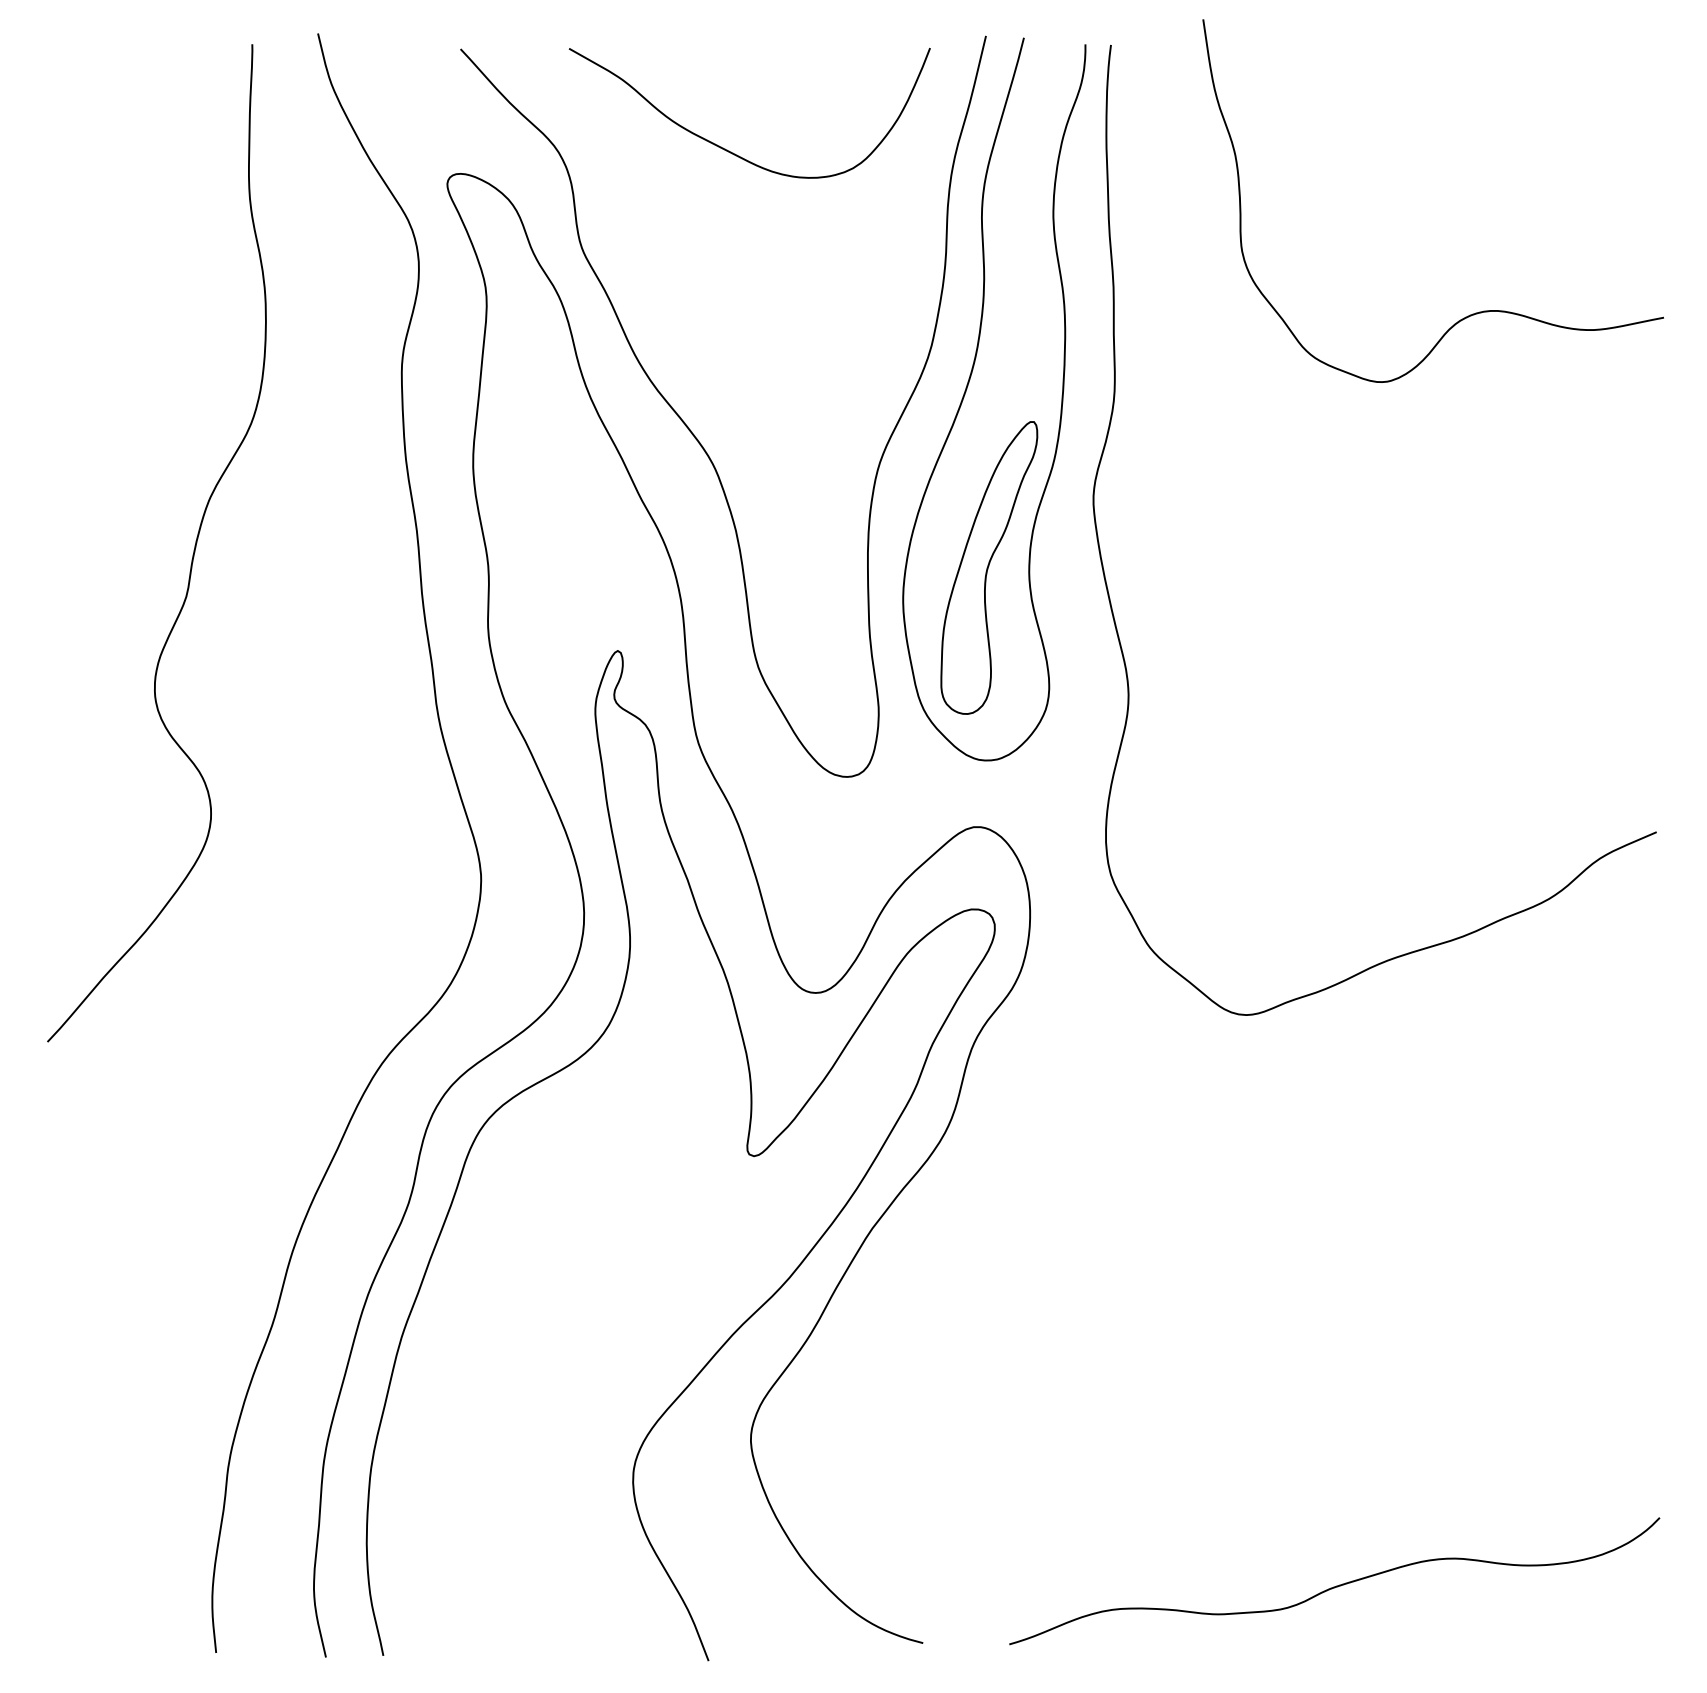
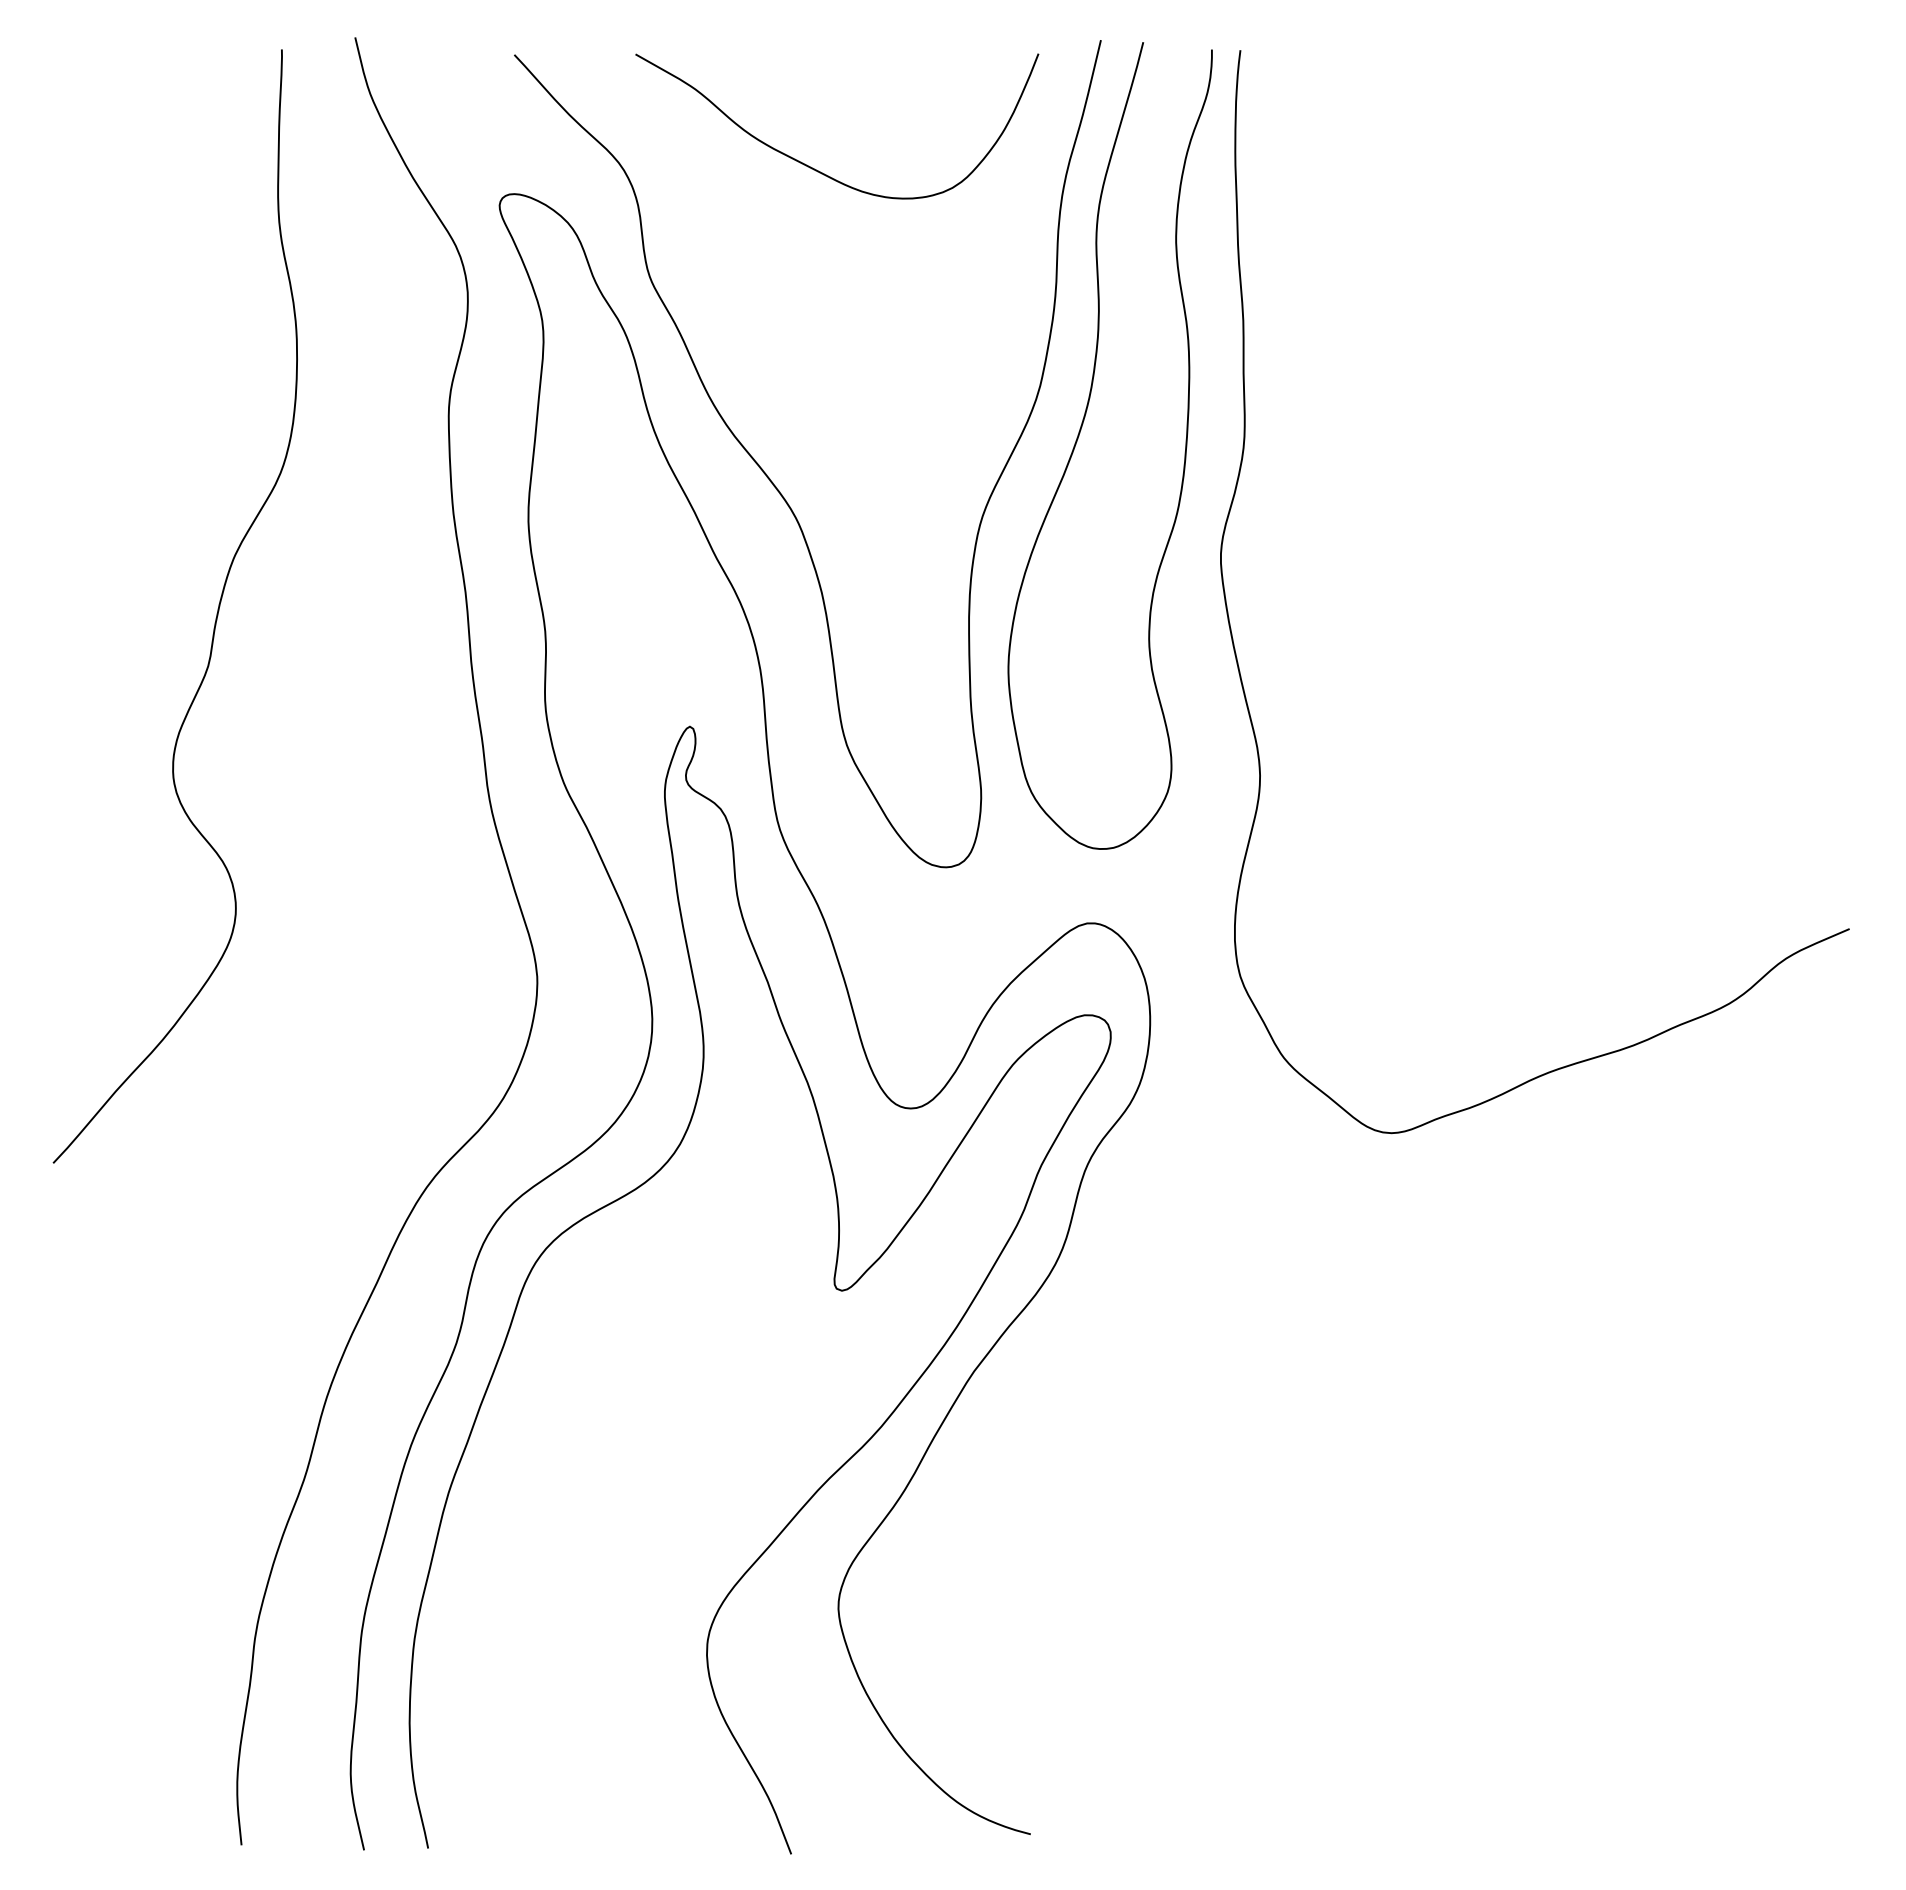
curve: (1469, 314) -> (1640, 351), removed
part: (989, 567) -> (1104, 633), removed
curve: (1334, 1585) -> (1490, 1770), removed

